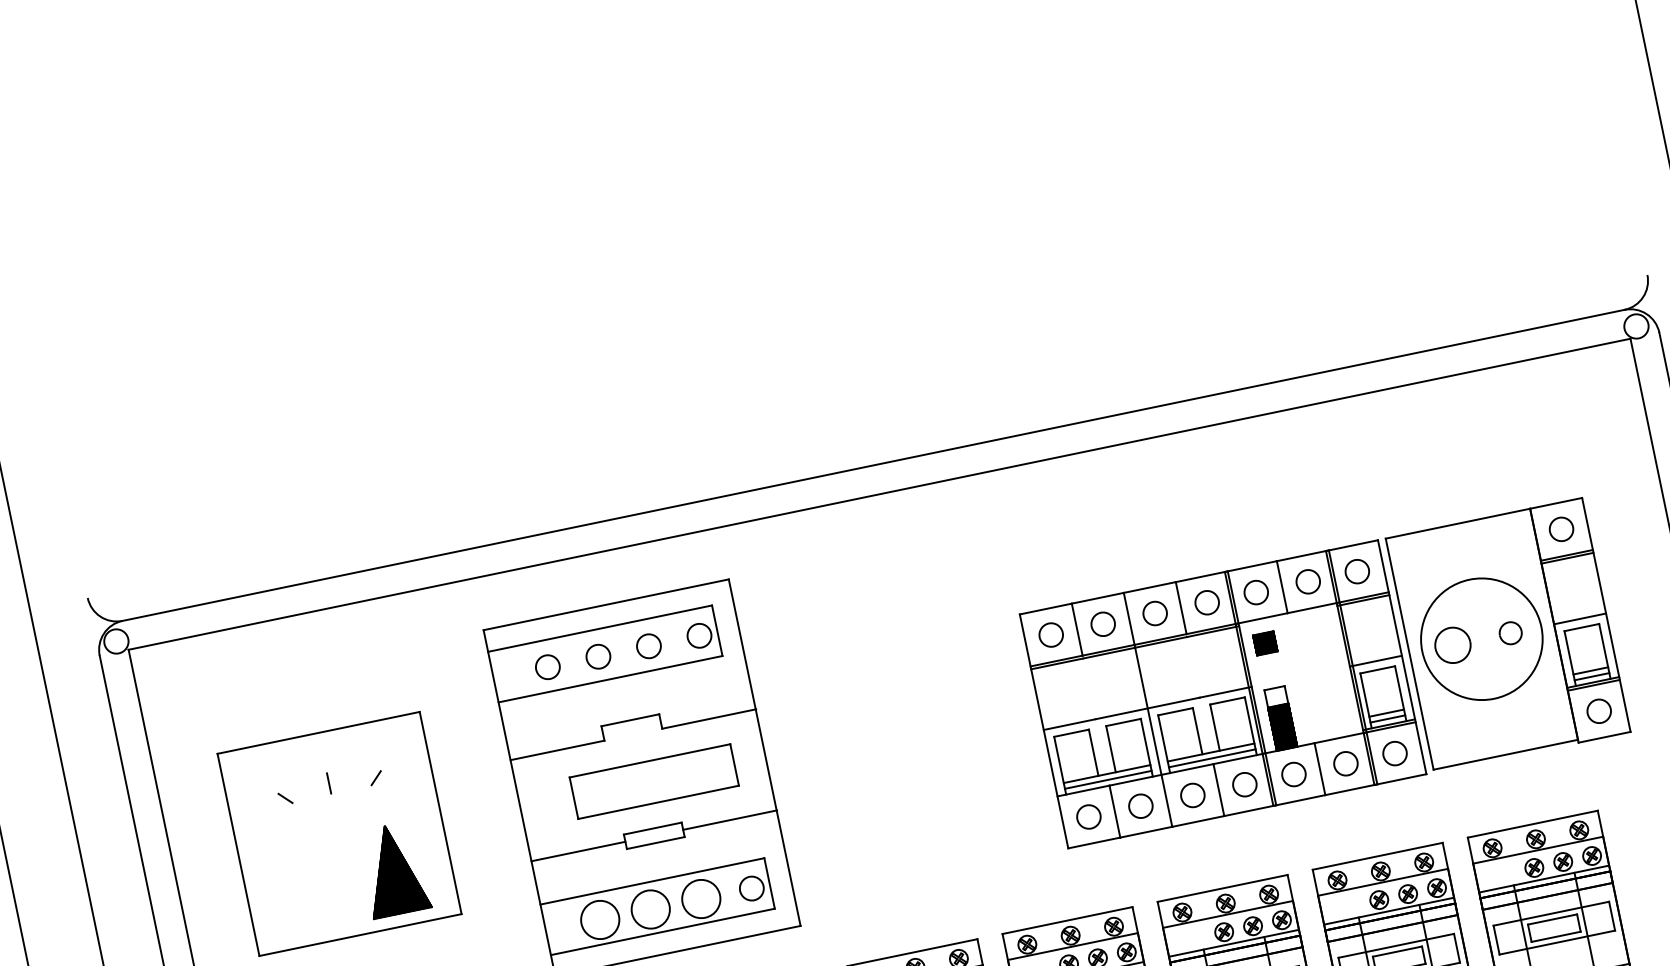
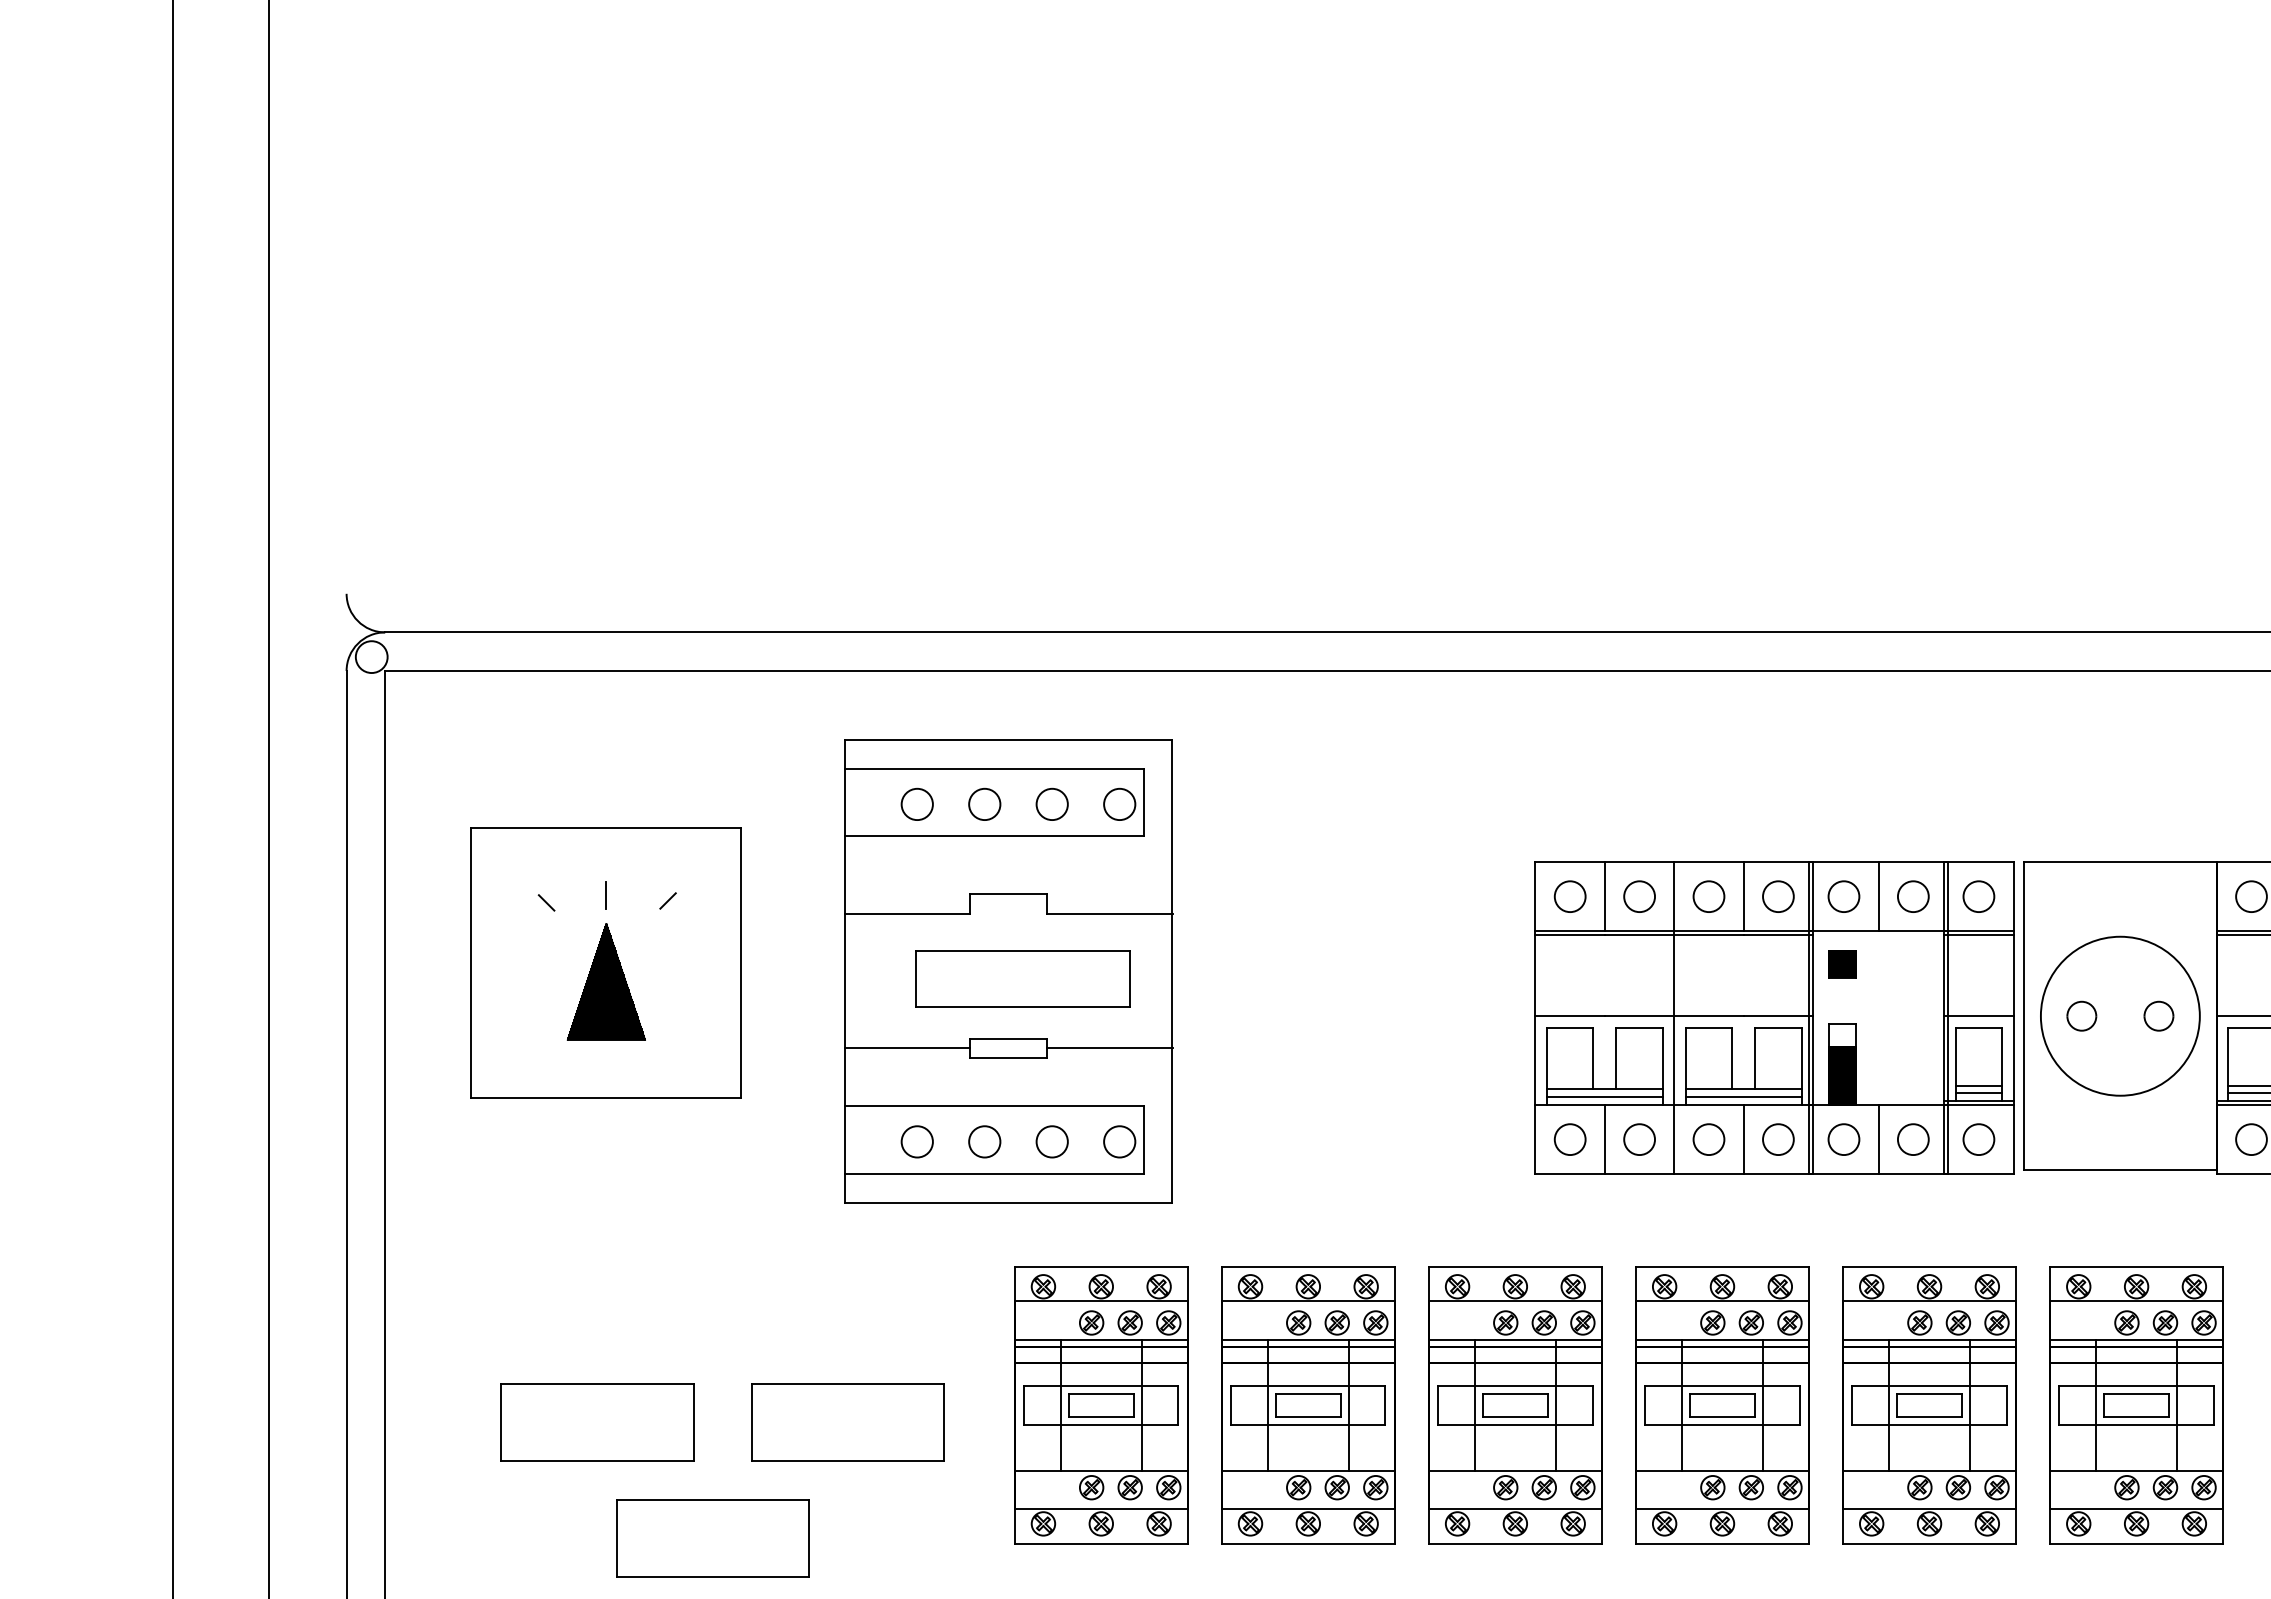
part: (1452, 644) -> (2081, 1015), size x0.62
part: (393, 869) -> (605, 981), moved
circle: (700, 898) -> (1051, 1141), size x0.62
circle: (650, 909) -> (984, 1141), size x0.62
circle: (599, 919) -> (916, 1141), size x0.62

